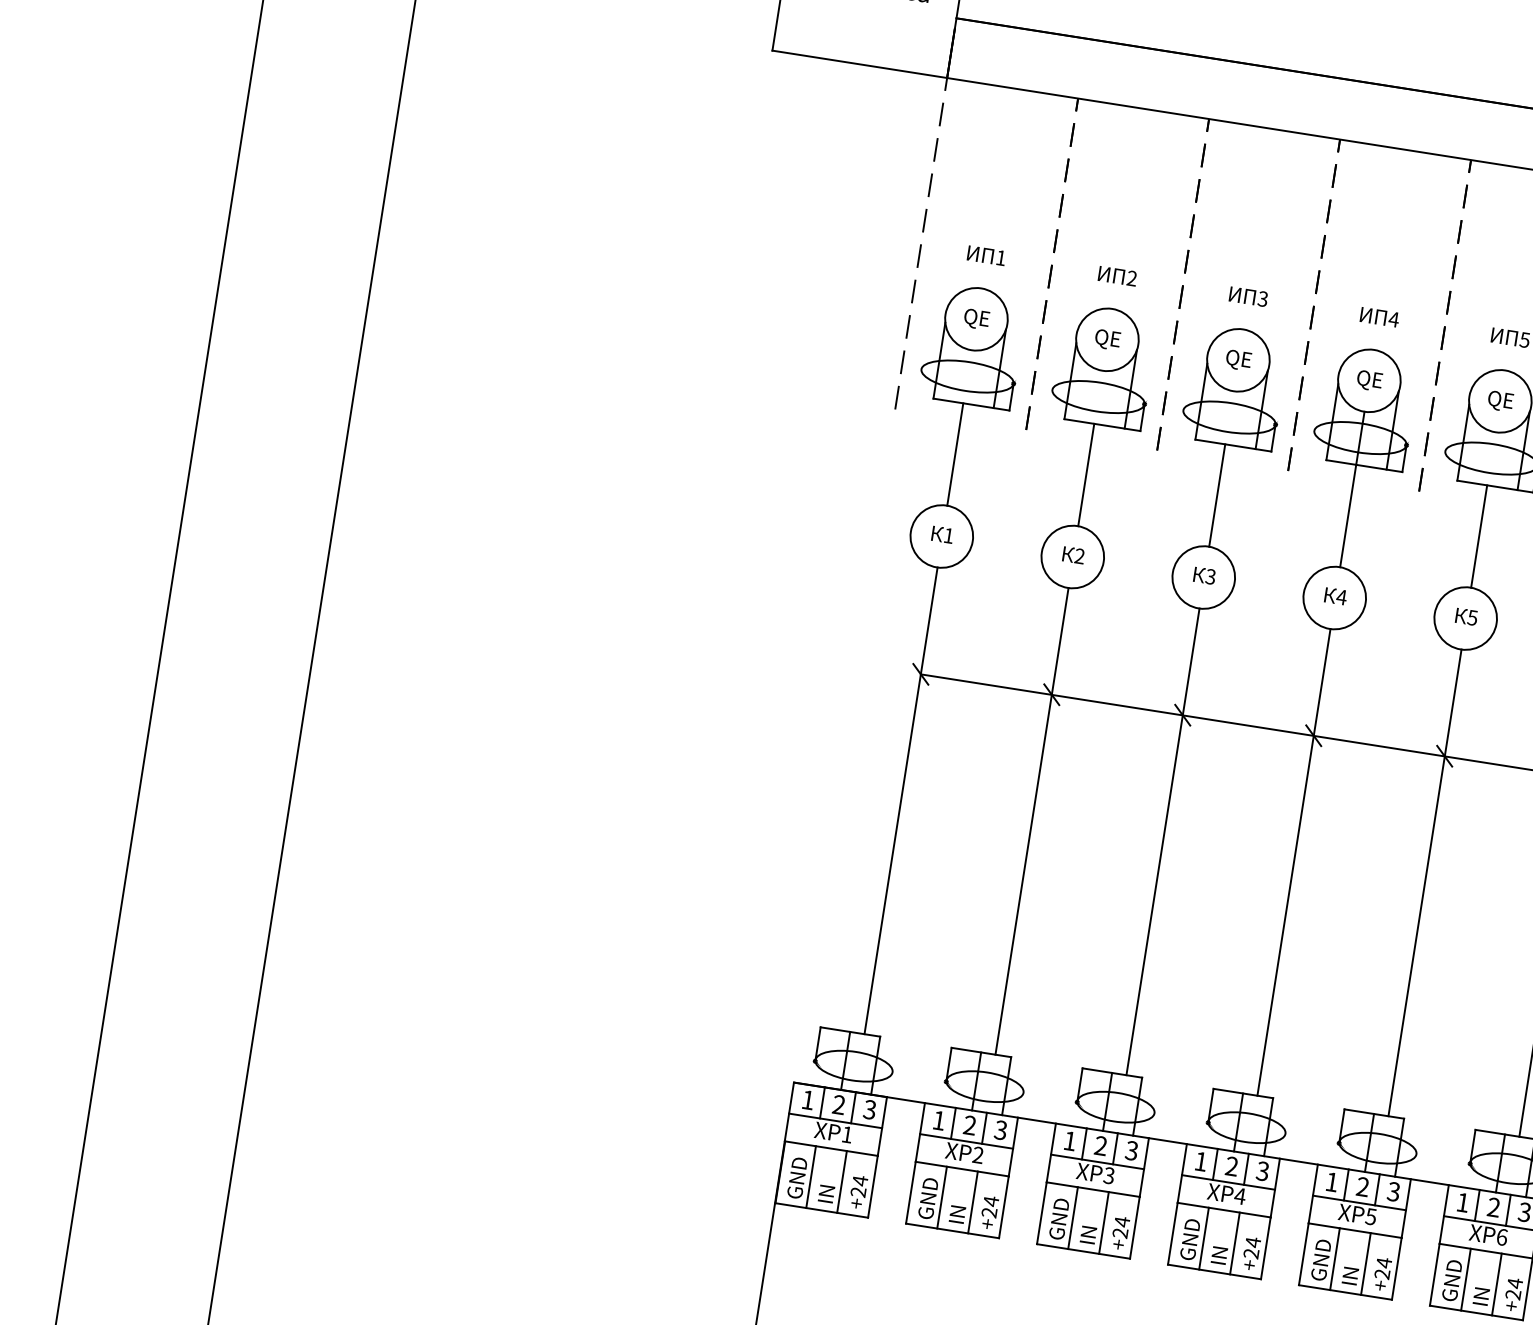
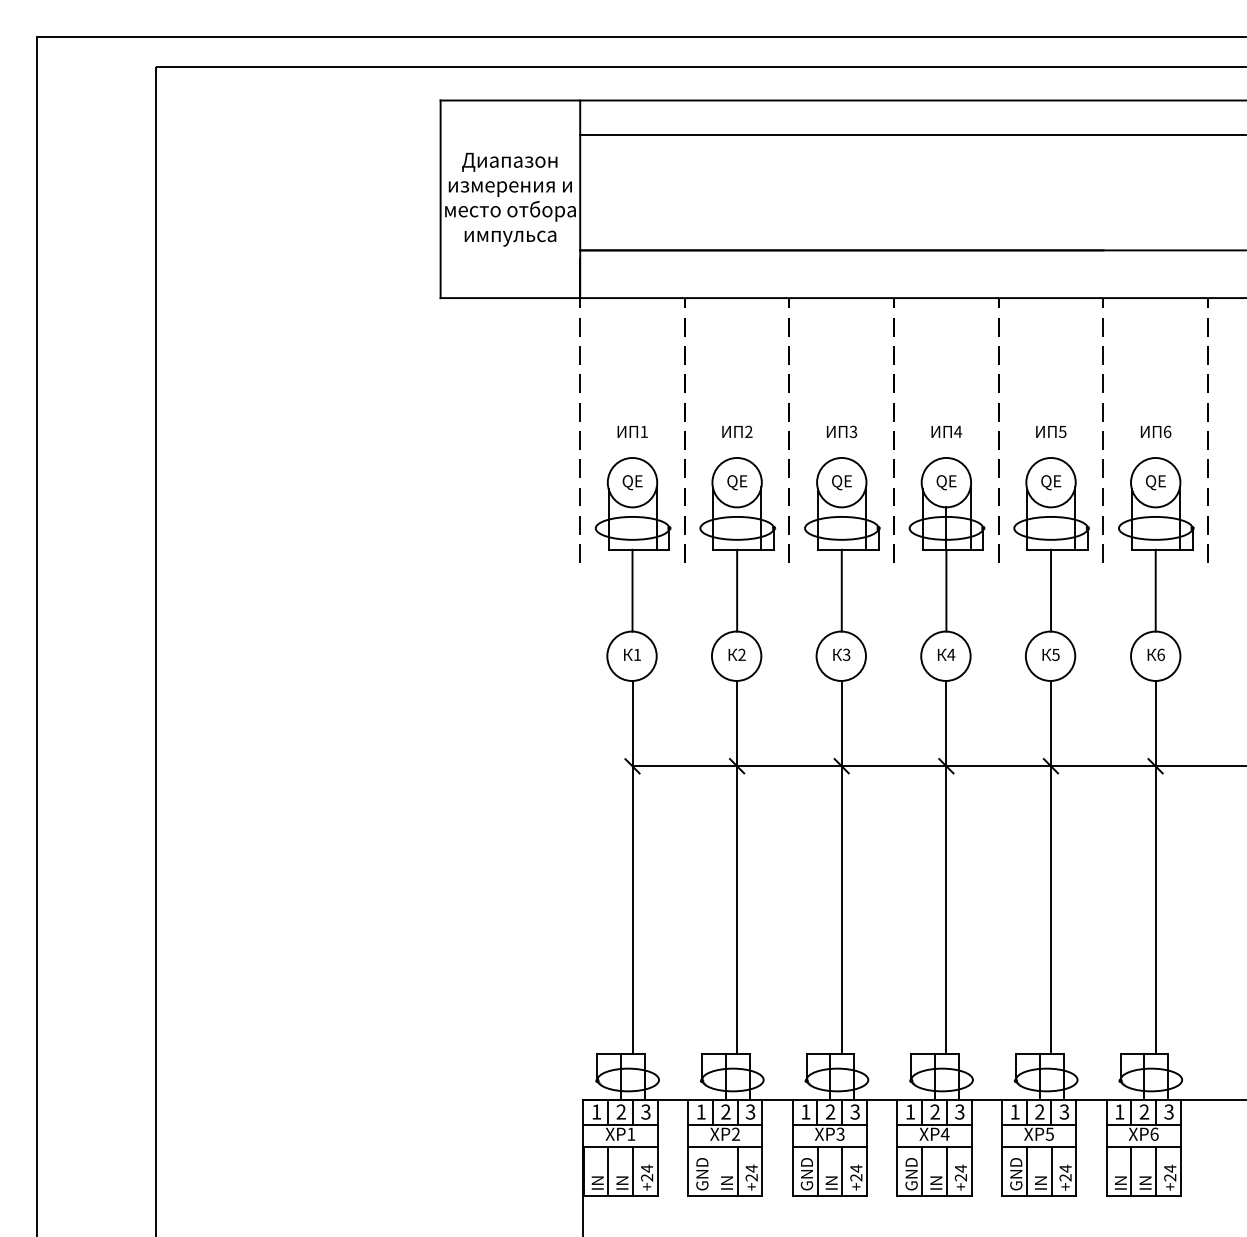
text: (797, 1178) -> (597, 1174), GND -> IN
line: (941, 1197) -> (712, 1171), removed
text: (1451, 1280) -> (1120, 1174), GND -> IN

